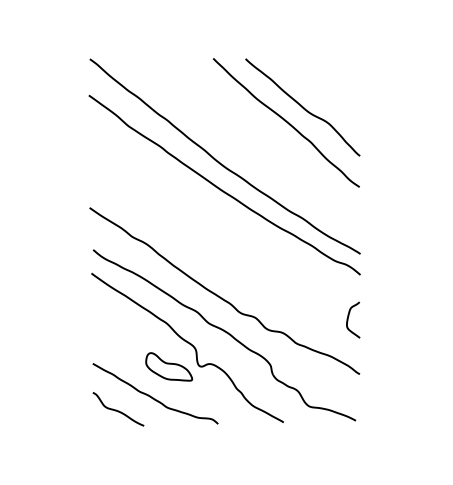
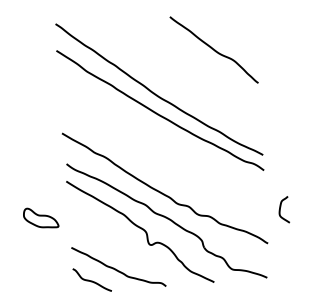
curve: (285, 121) -> (202, 61), removed
curve: (349, 316) -> (281, 207), moved
part: (169, 366) -> (41, 217), moved

